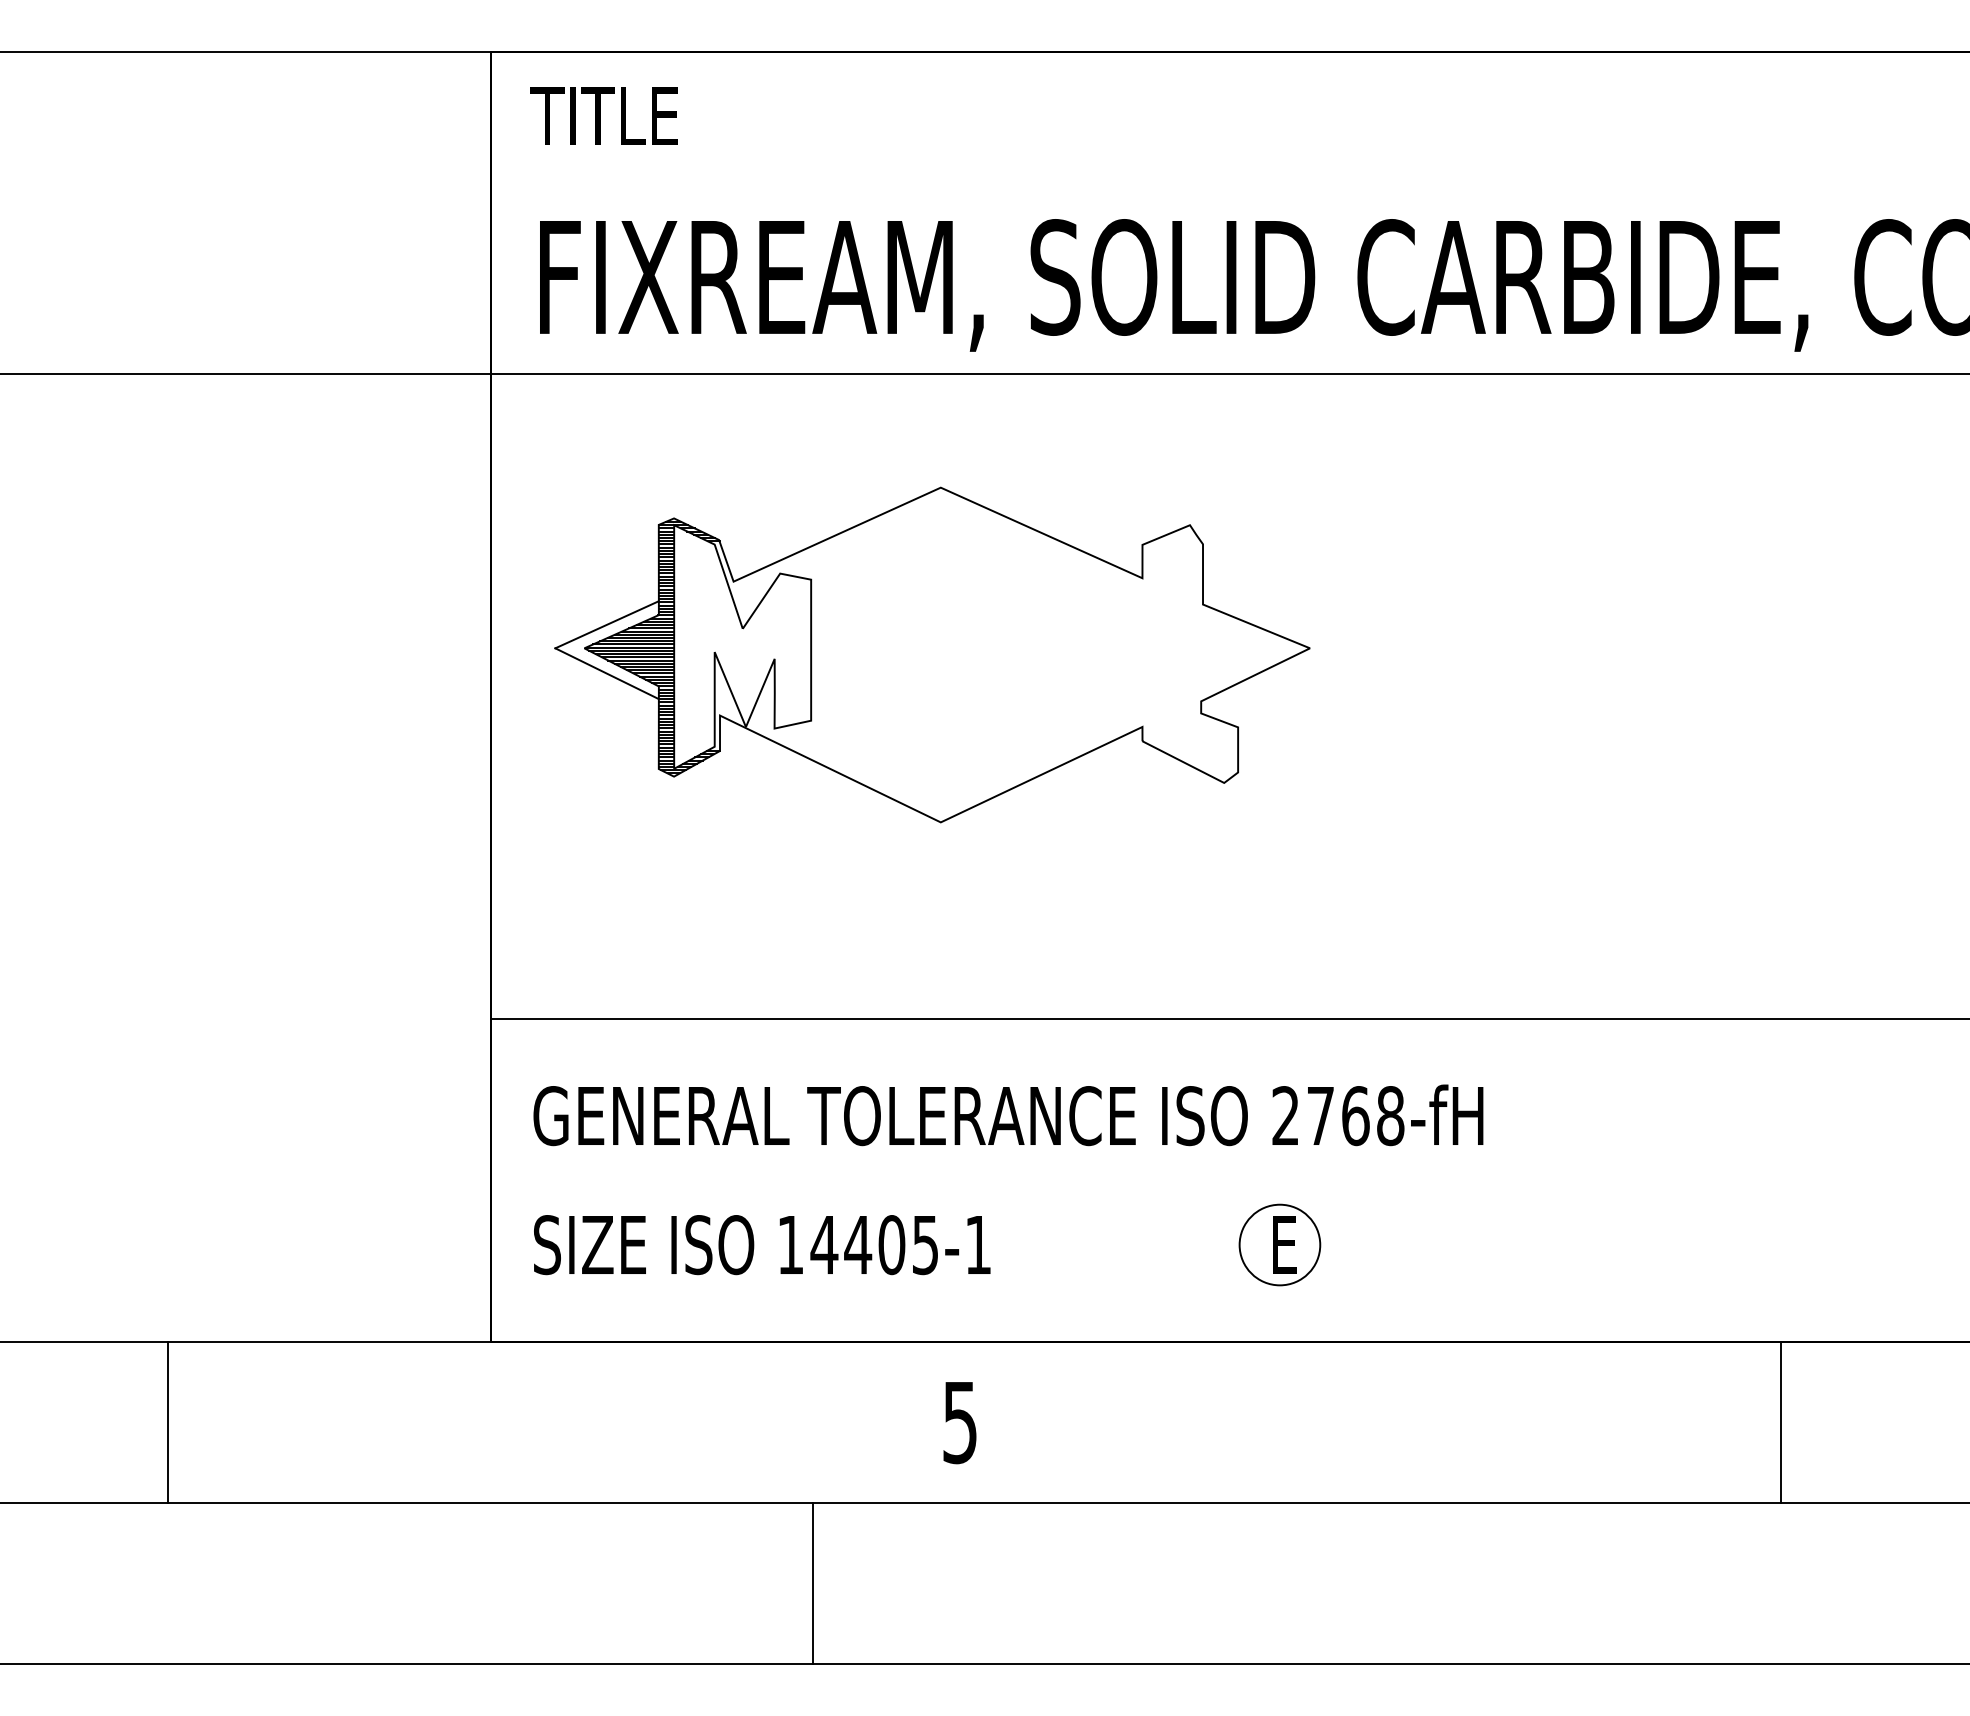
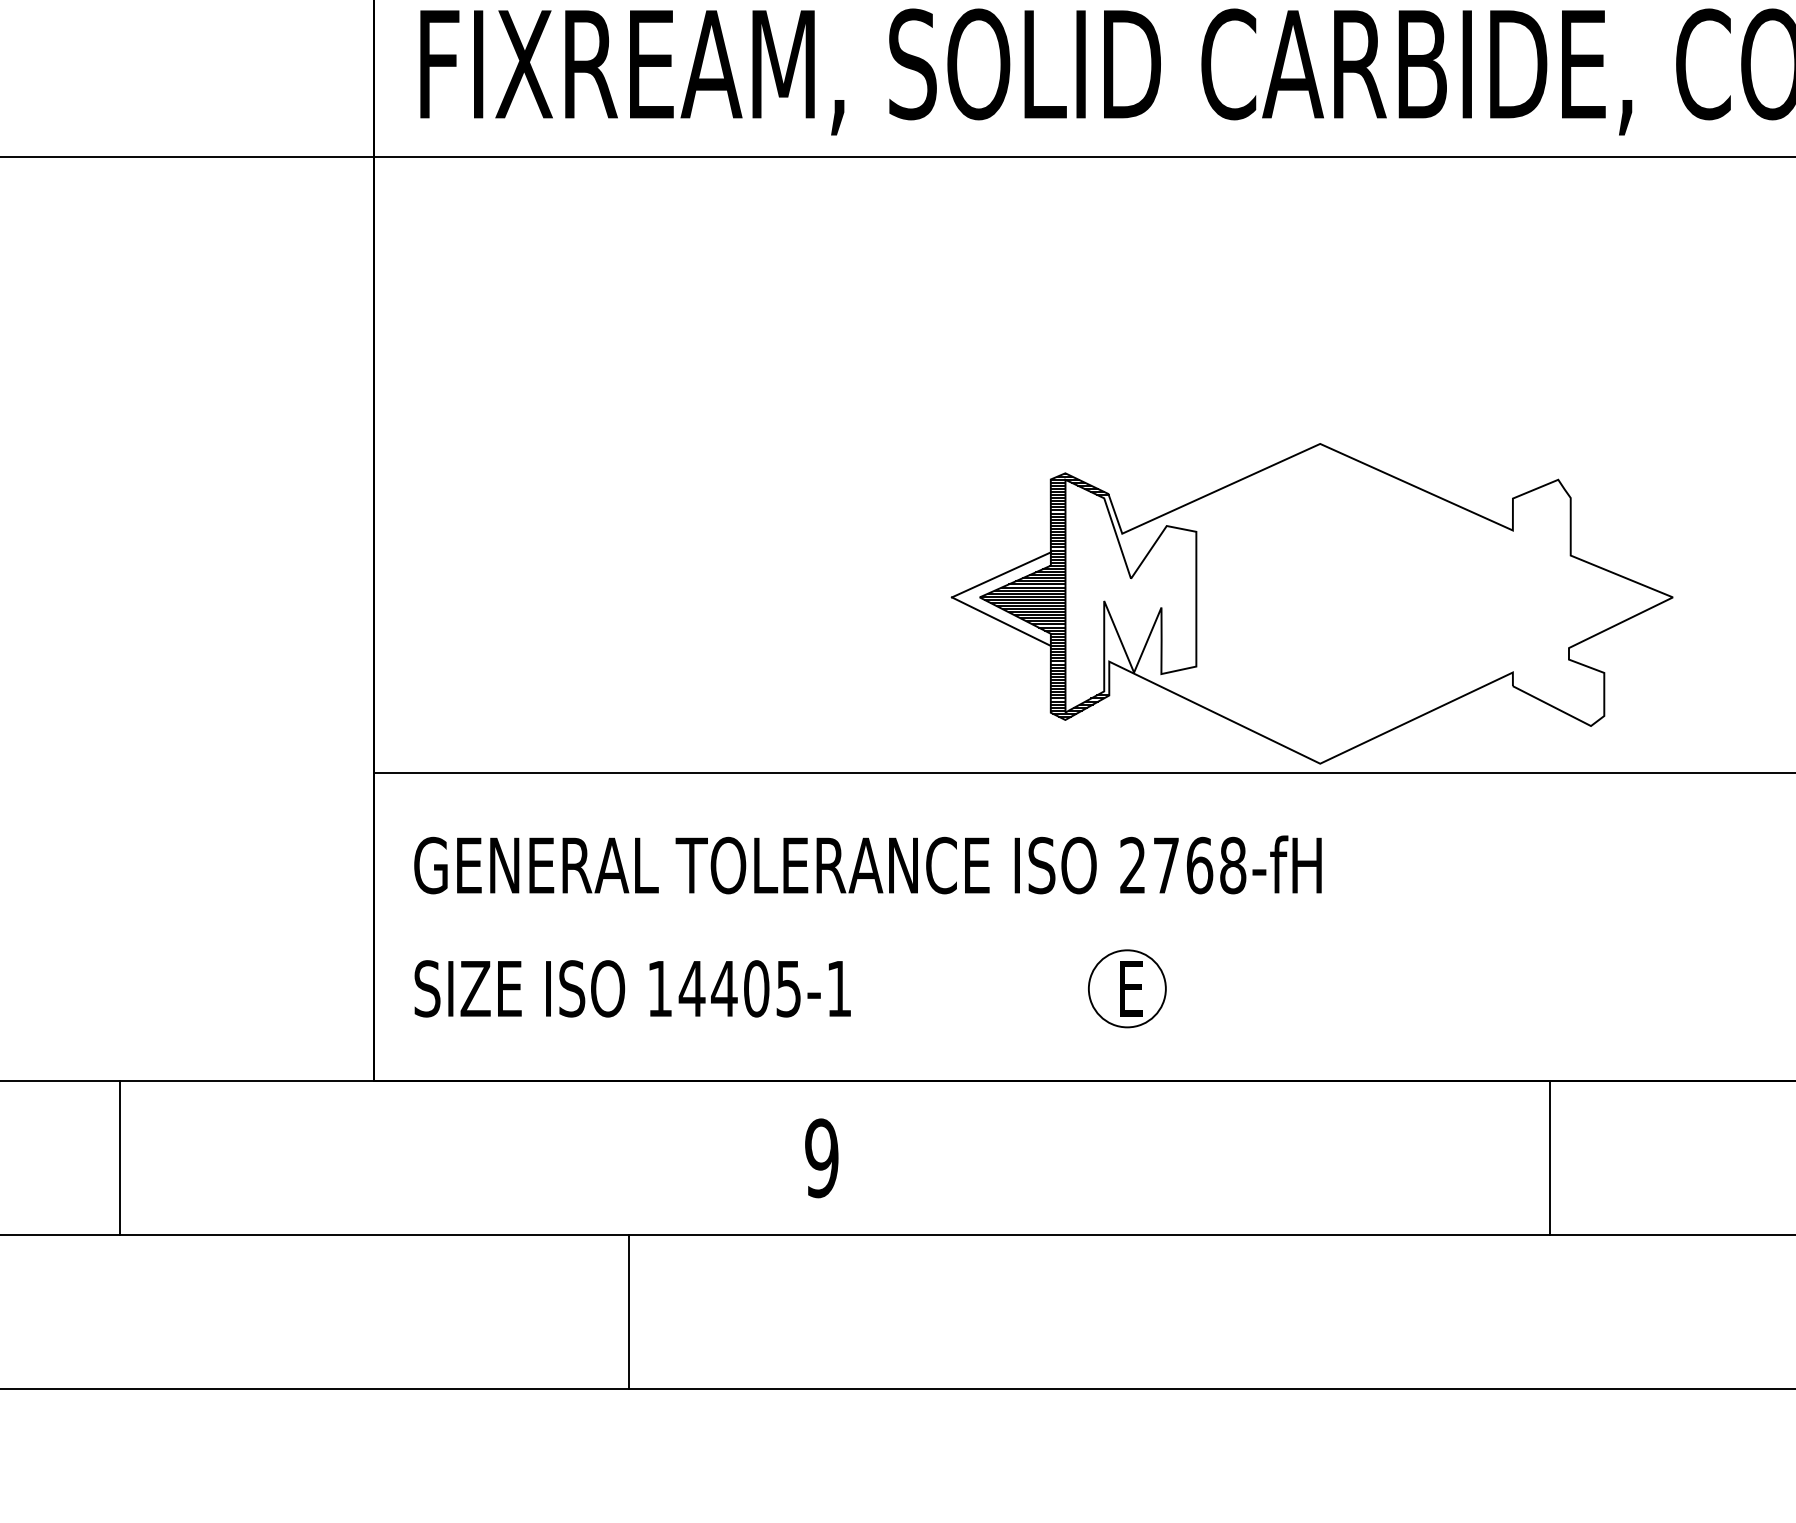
part: (932, 654) -> (1312, 603), moved
line: (168, 1422) -> (119, 1158), moved
text: (959, 1422) -> (821, 1158), 5 -> 9
line: (1781, 1422) -> (1550, 1158), moved
line: (813, 1583) -> (629, 1312), moved

